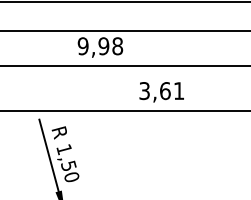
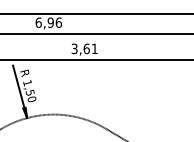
text: (99, 45) -> (48, 22), 9,98 -> 6,96

